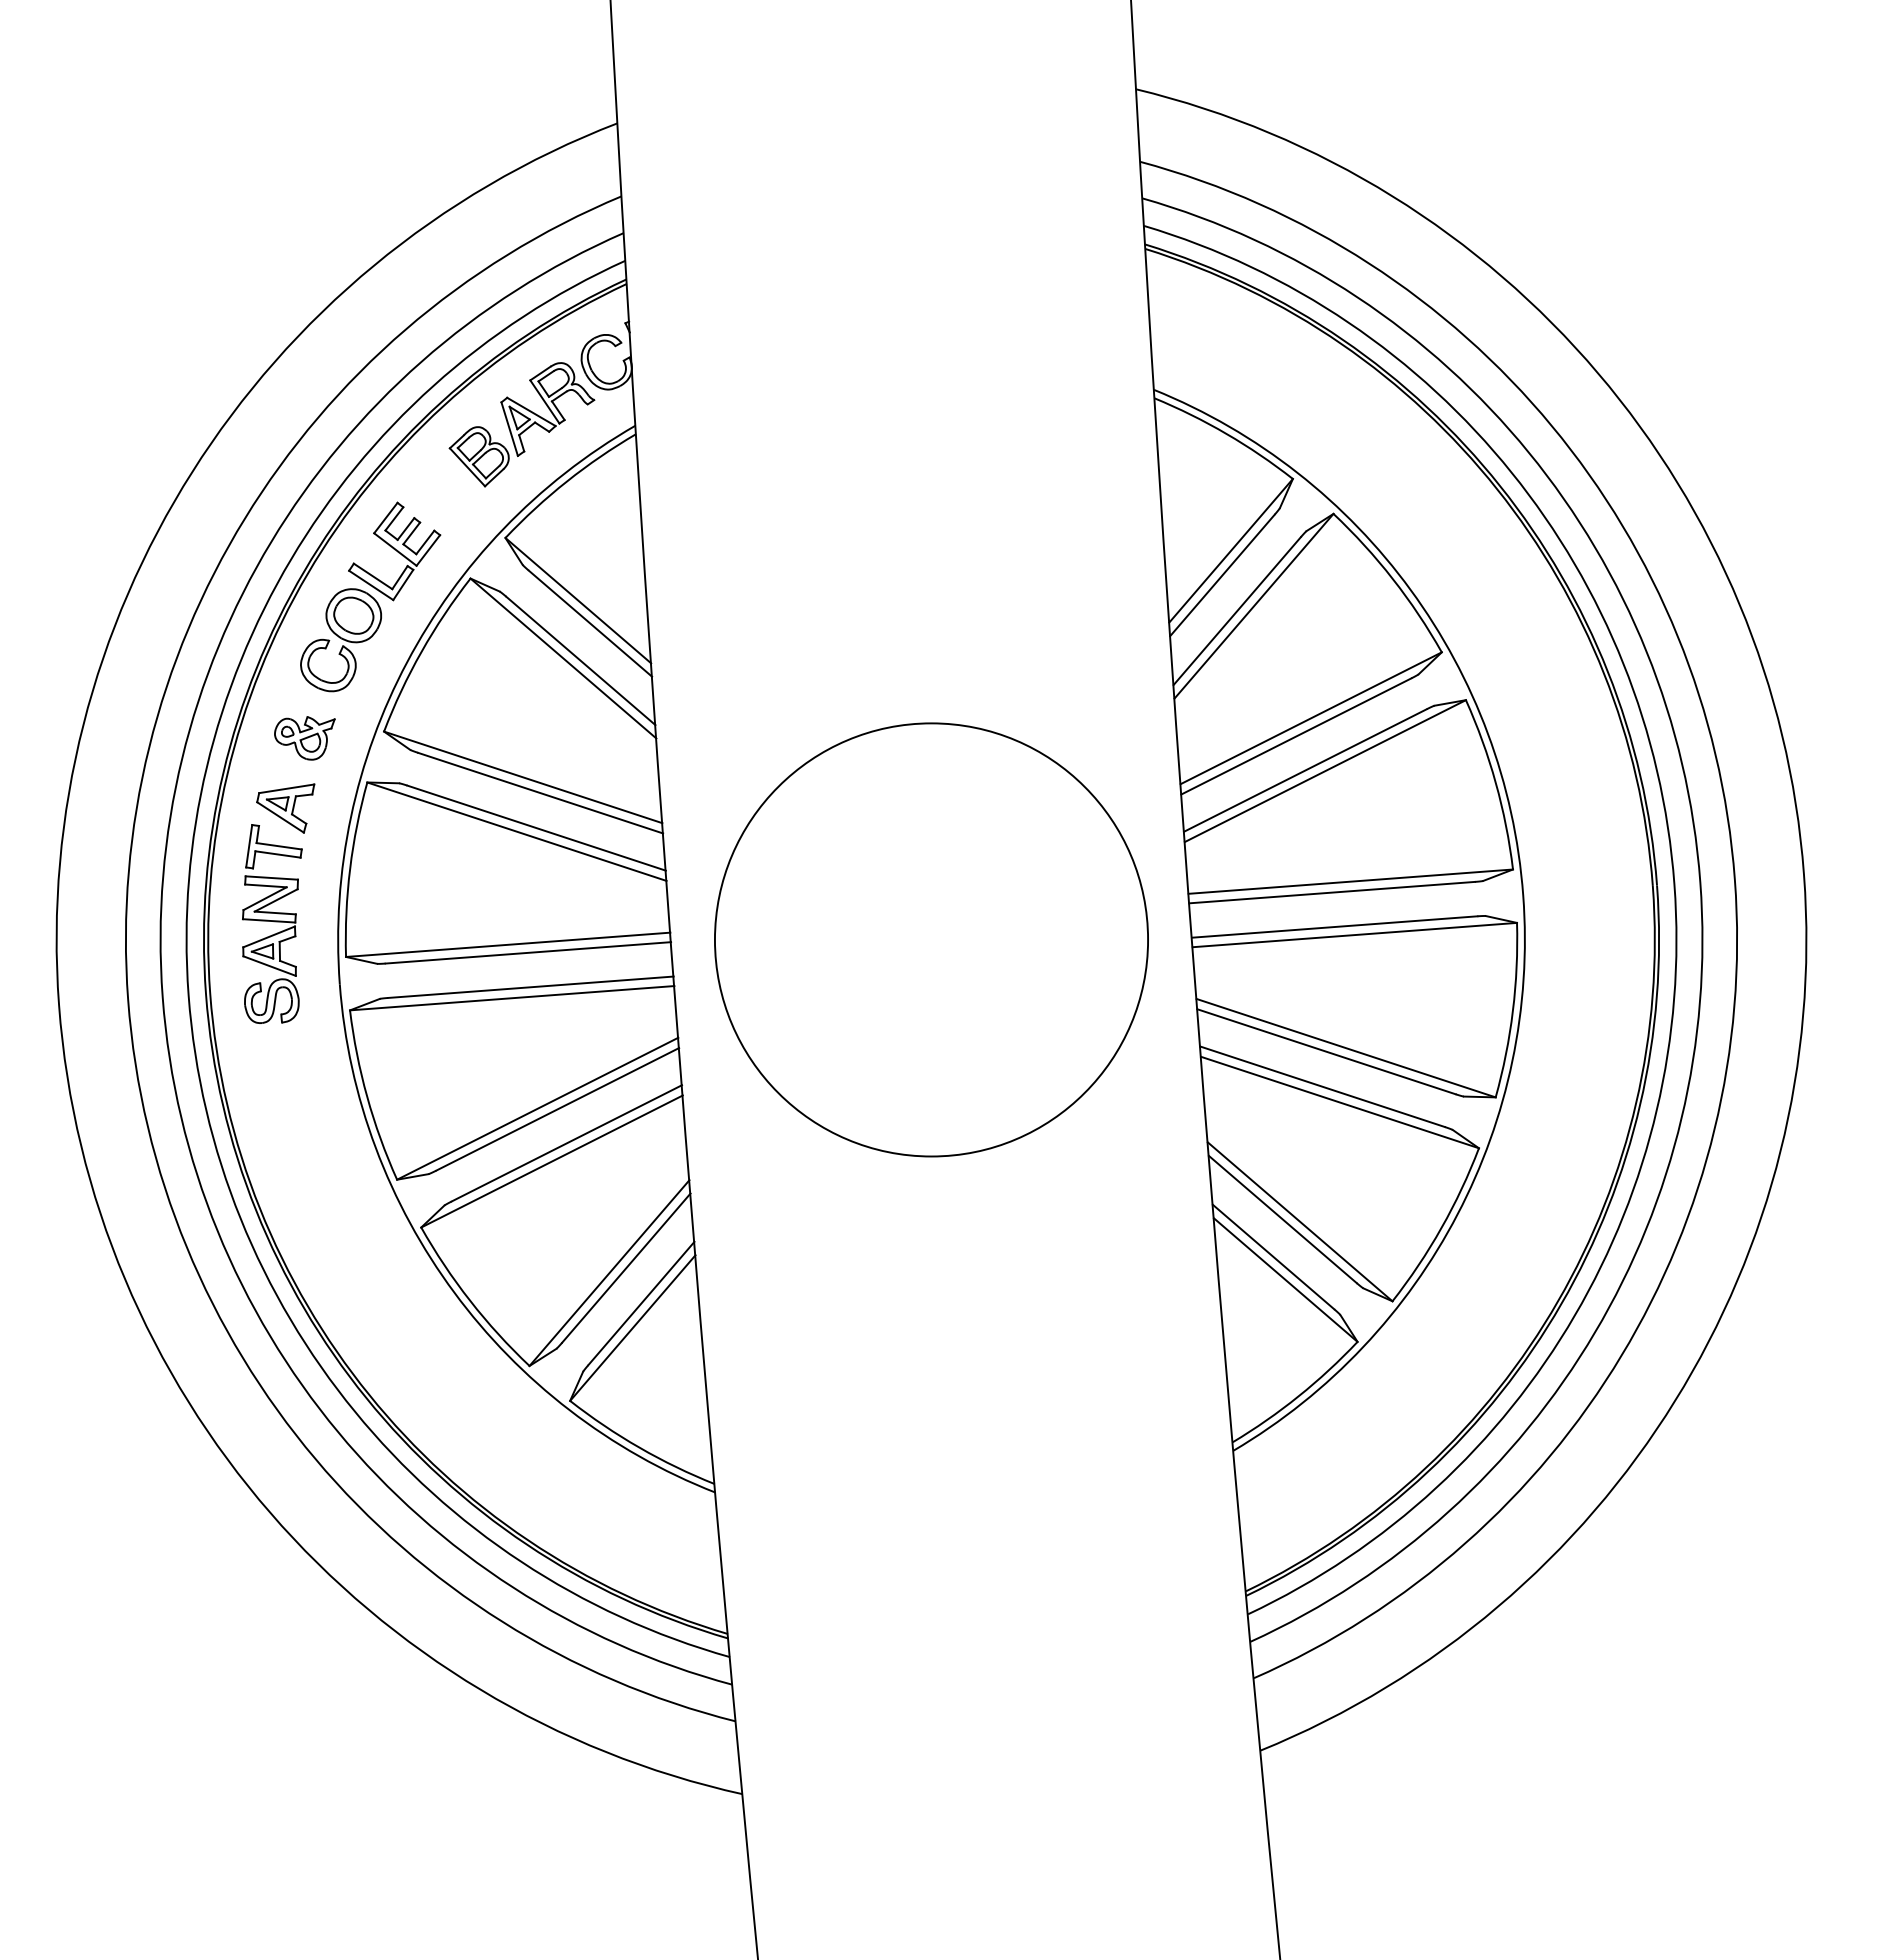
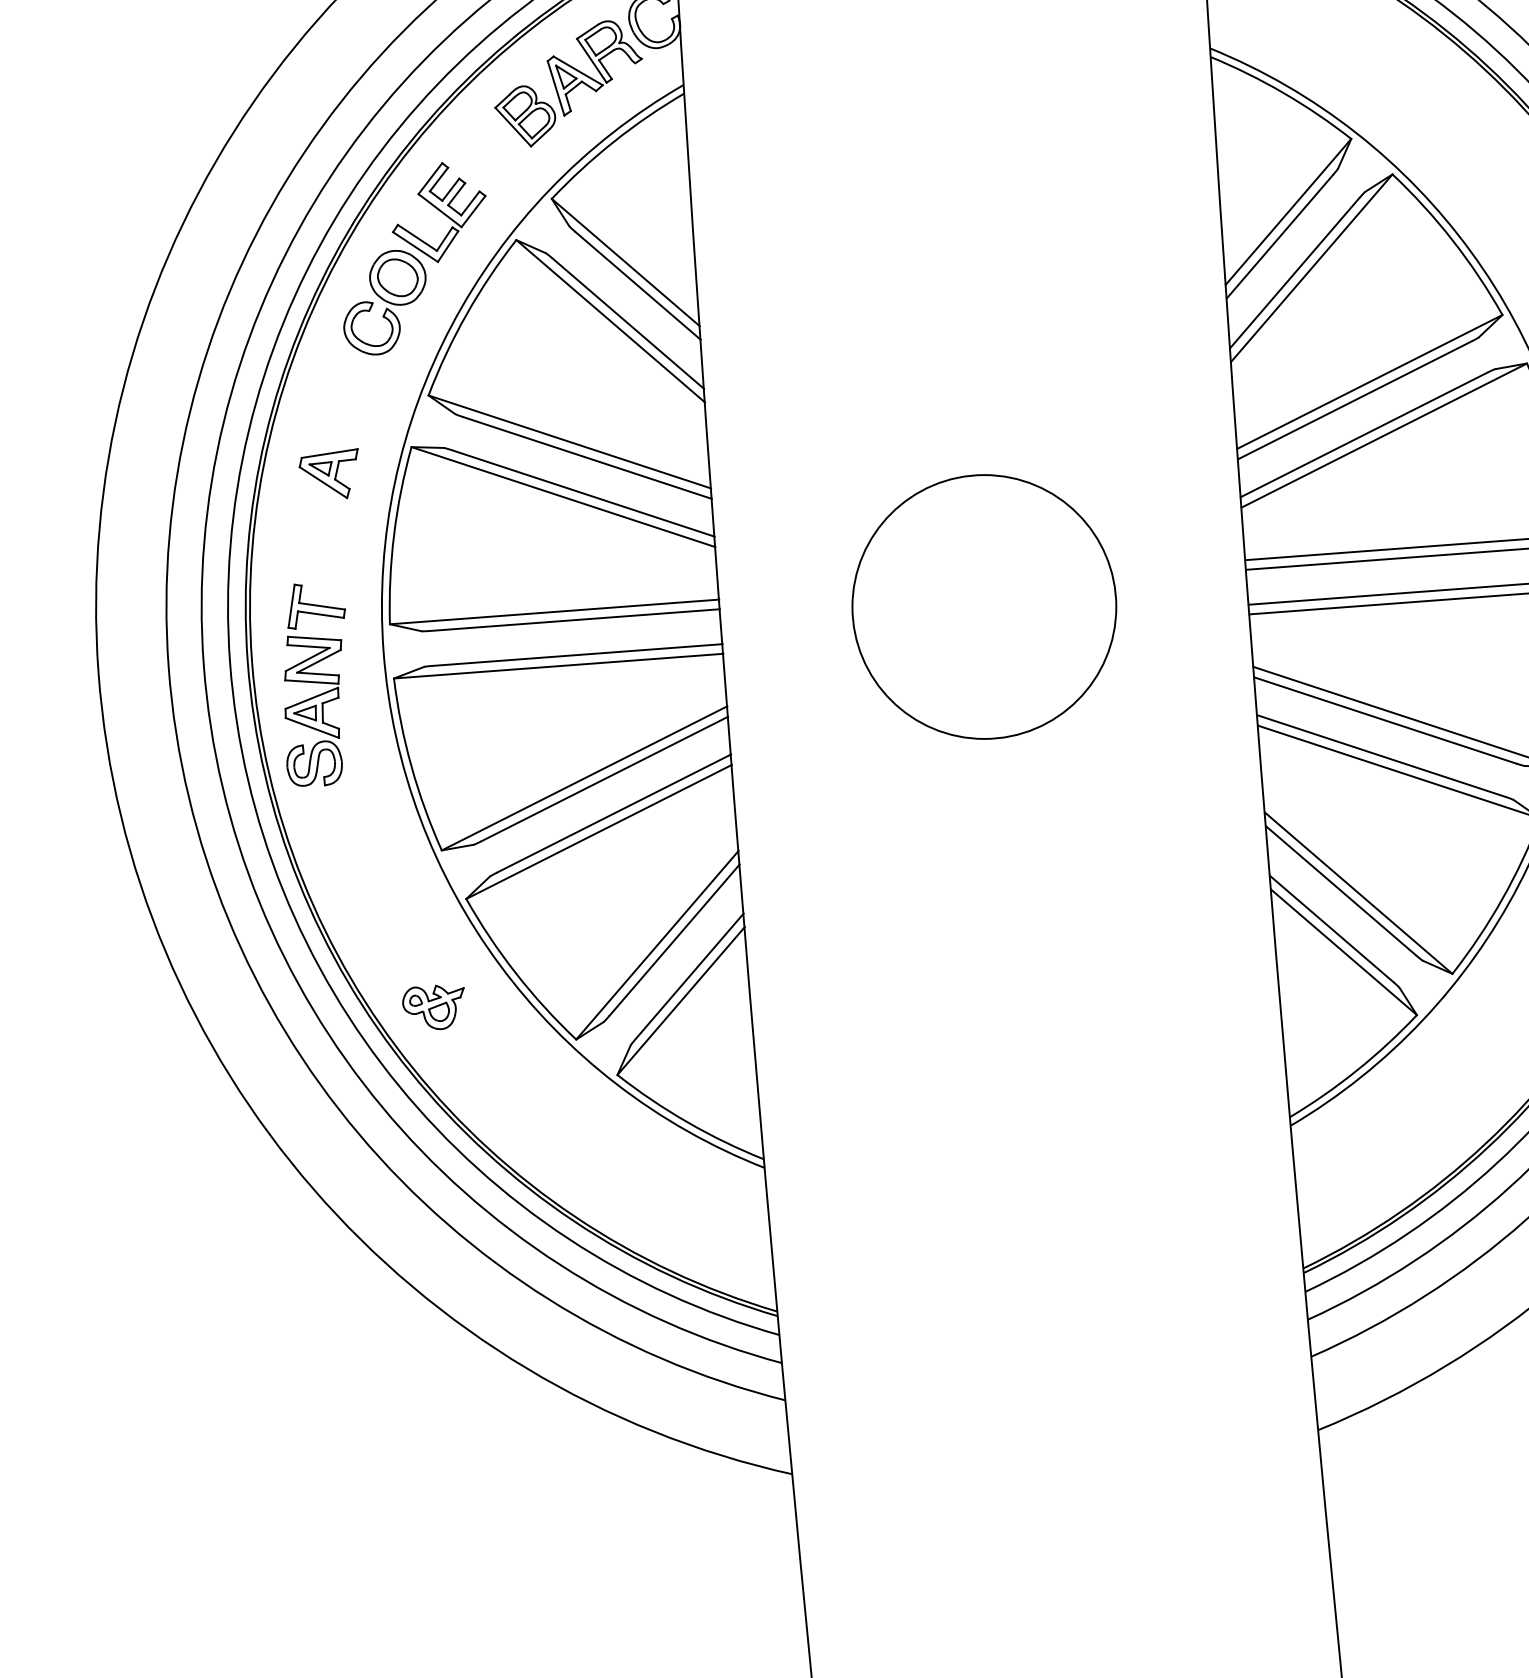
part: (304, 738) -> (433, 1007), moved
part: (272, 923) -> (315, 684), moved
circle: (931, 939) -> (984, 606), size x0.6

